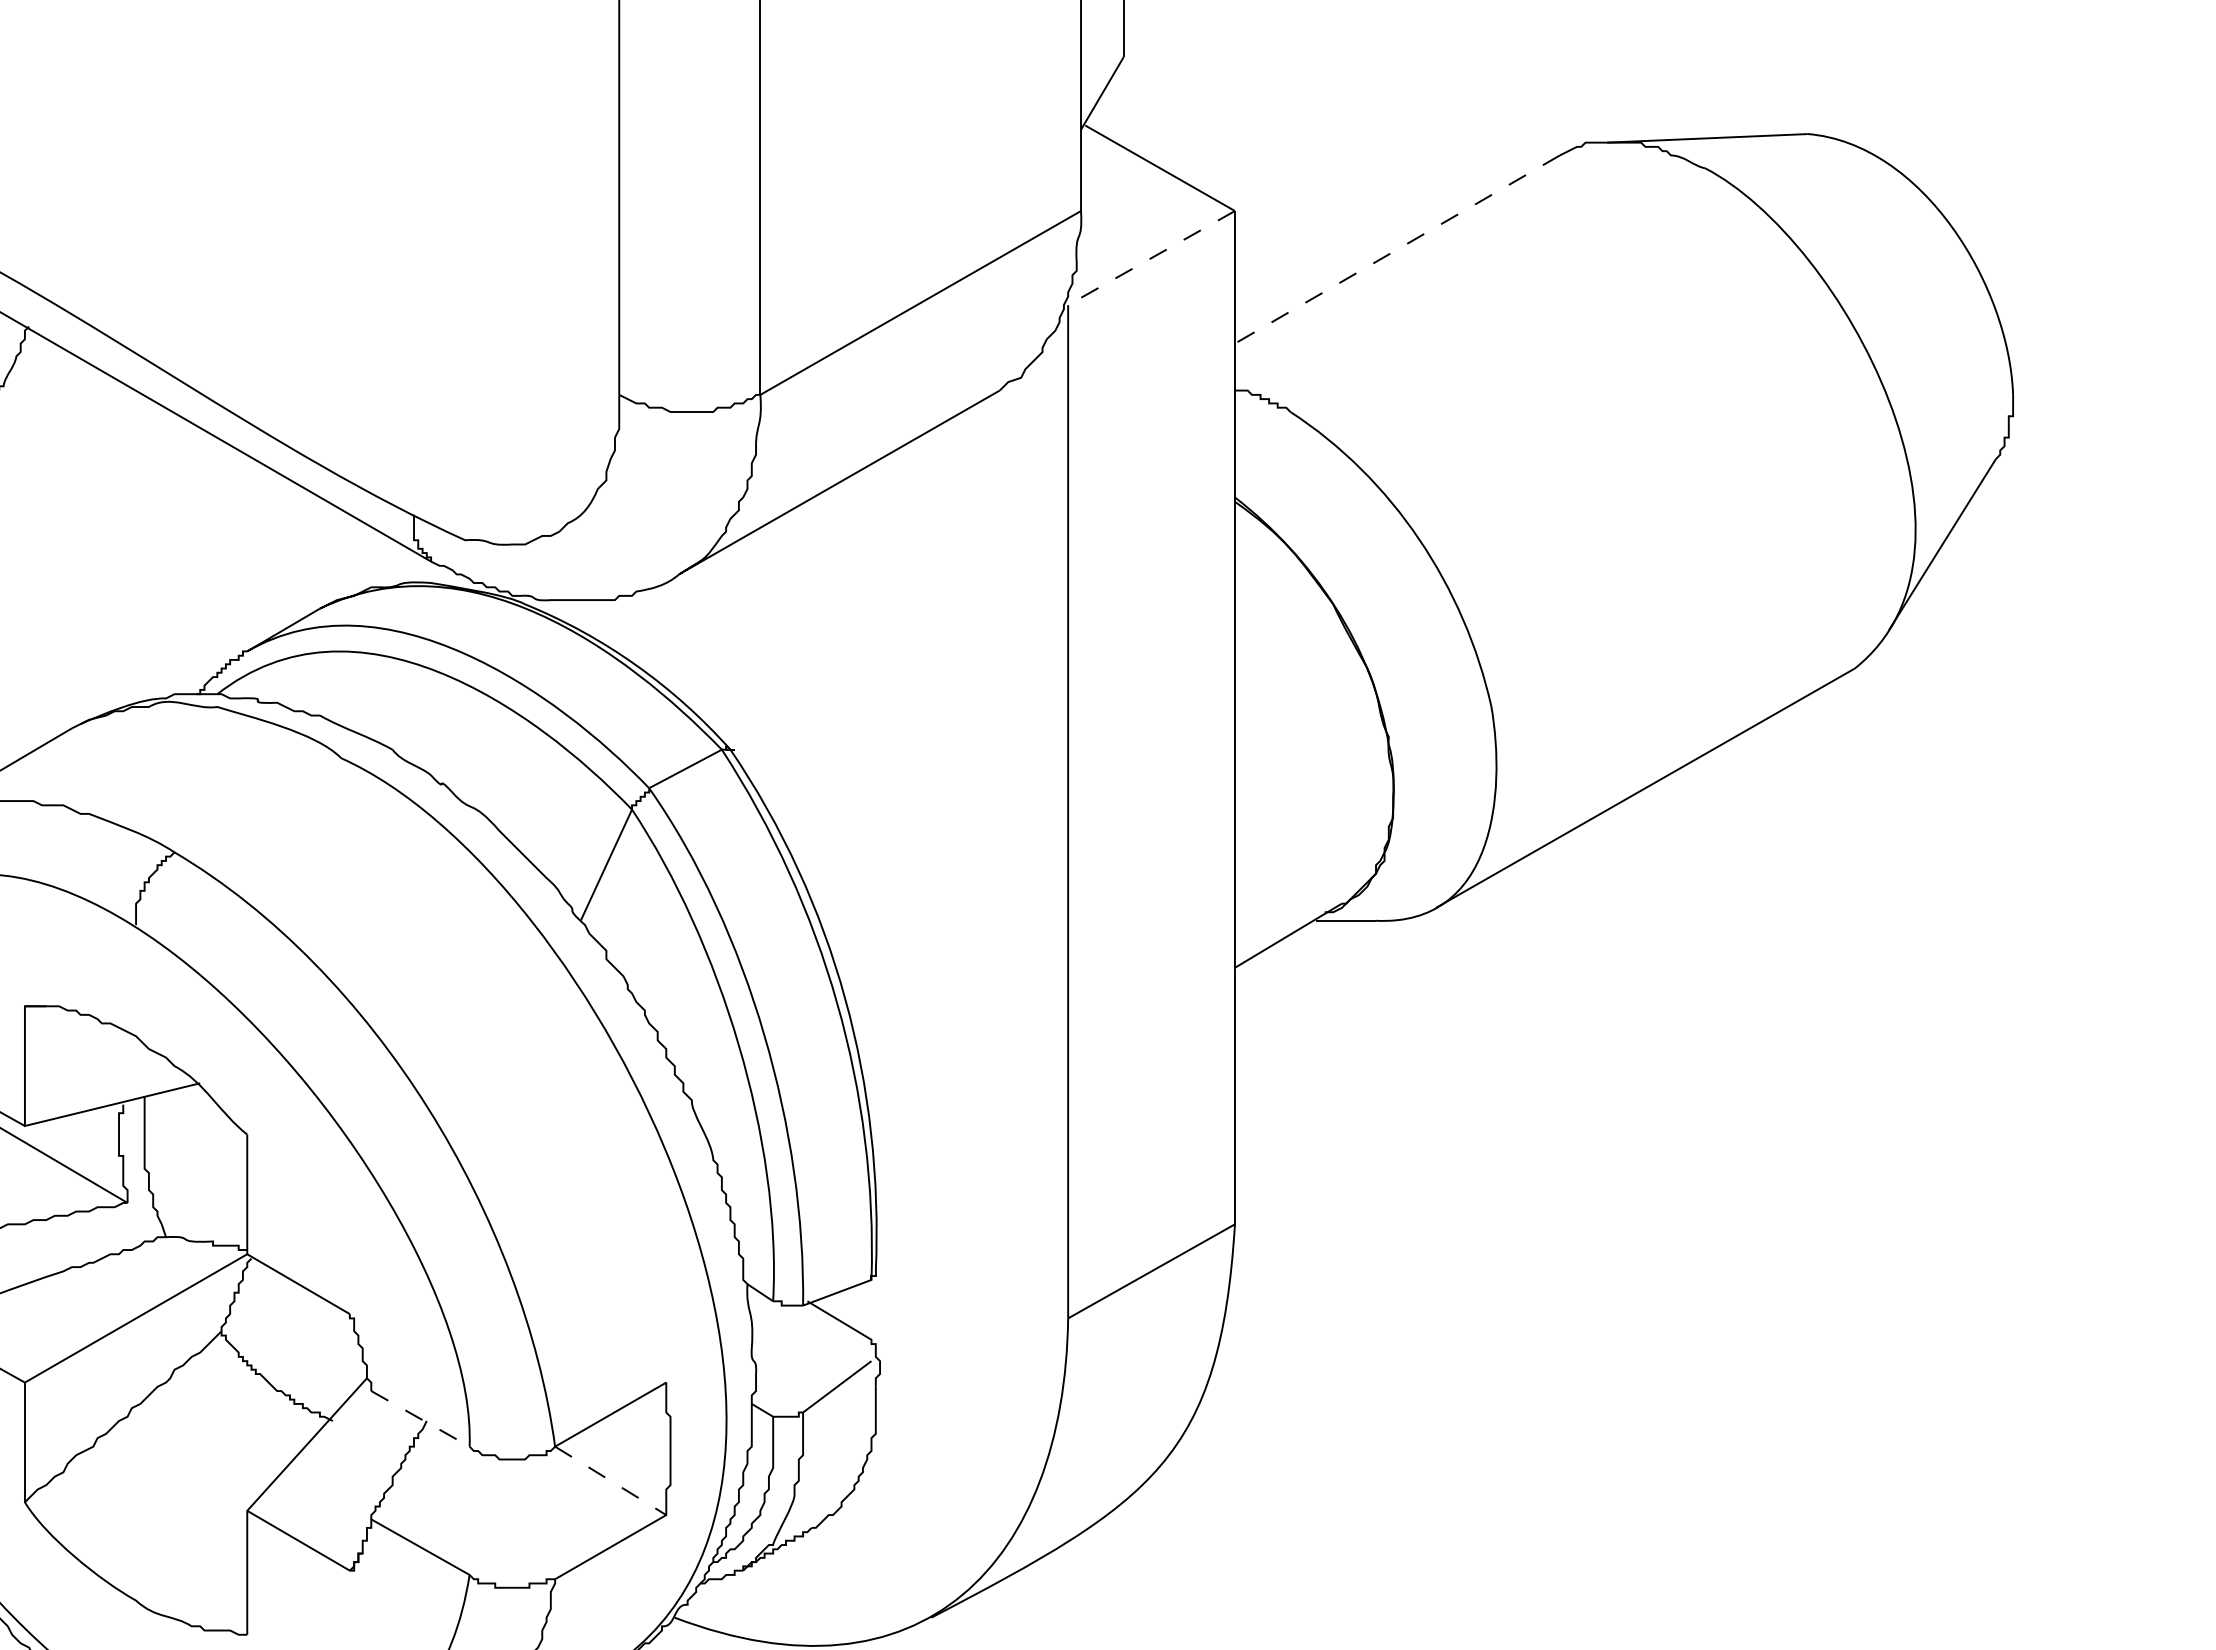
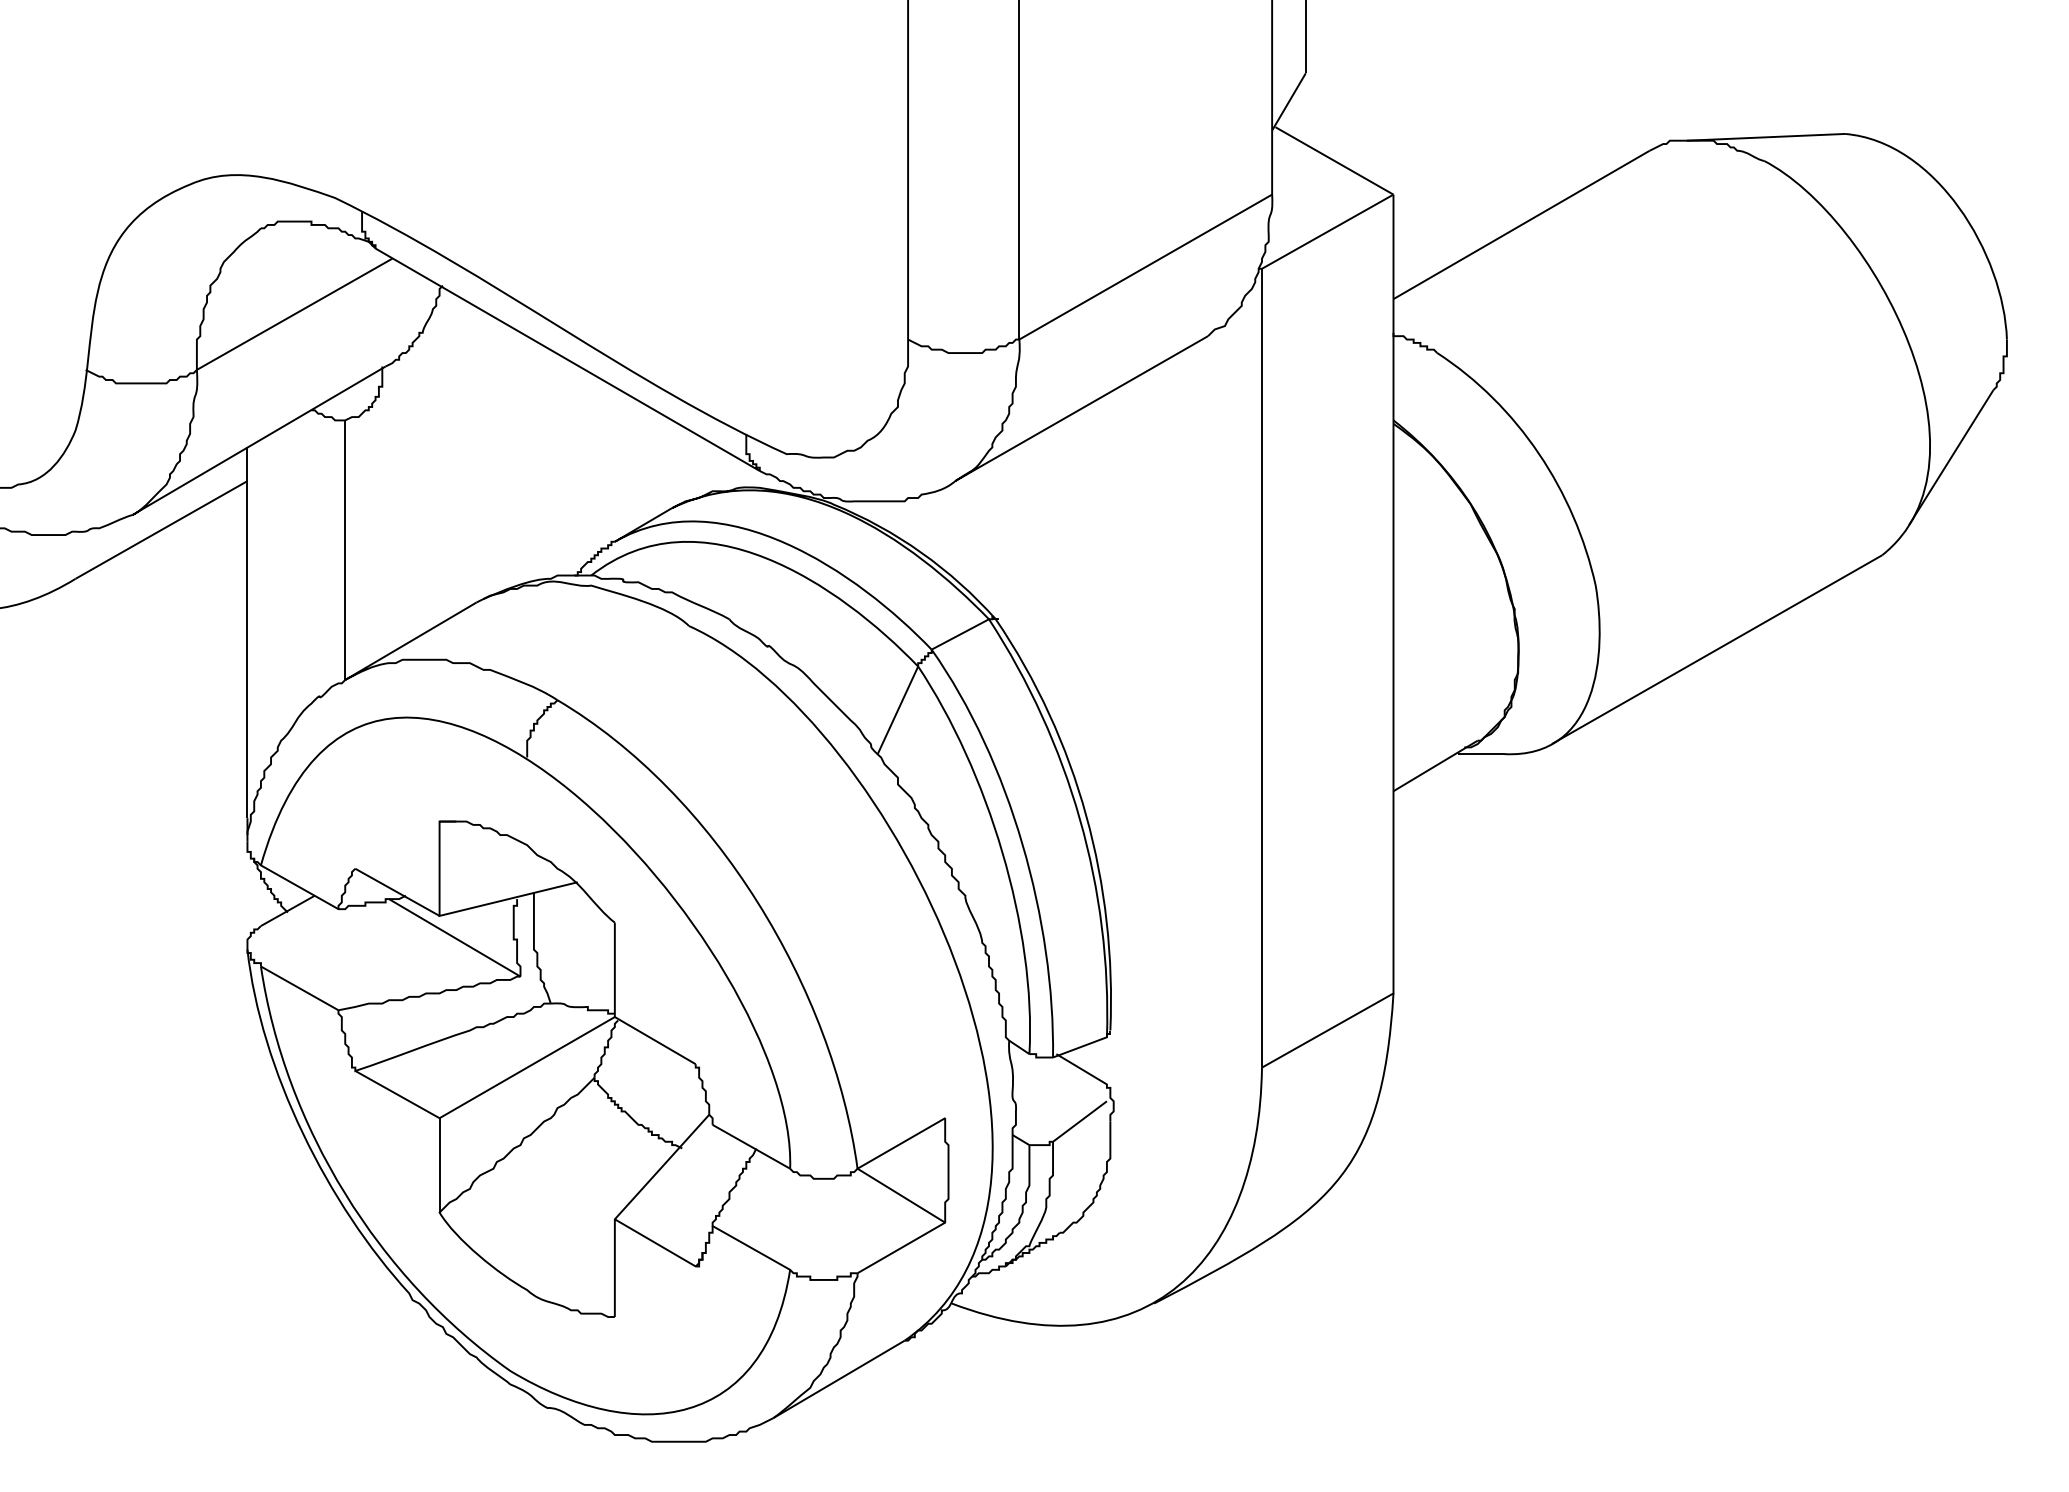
line: (1397, 248) -> (1521, 224), dashed -> solid
line: (1148, 259) -> (1325, 232), dashed -> solid
line: (420, 1418) -> (751, 1146), dashed -> solid
line: (610, 1480) -> (901, 1195), dashed -> solid

